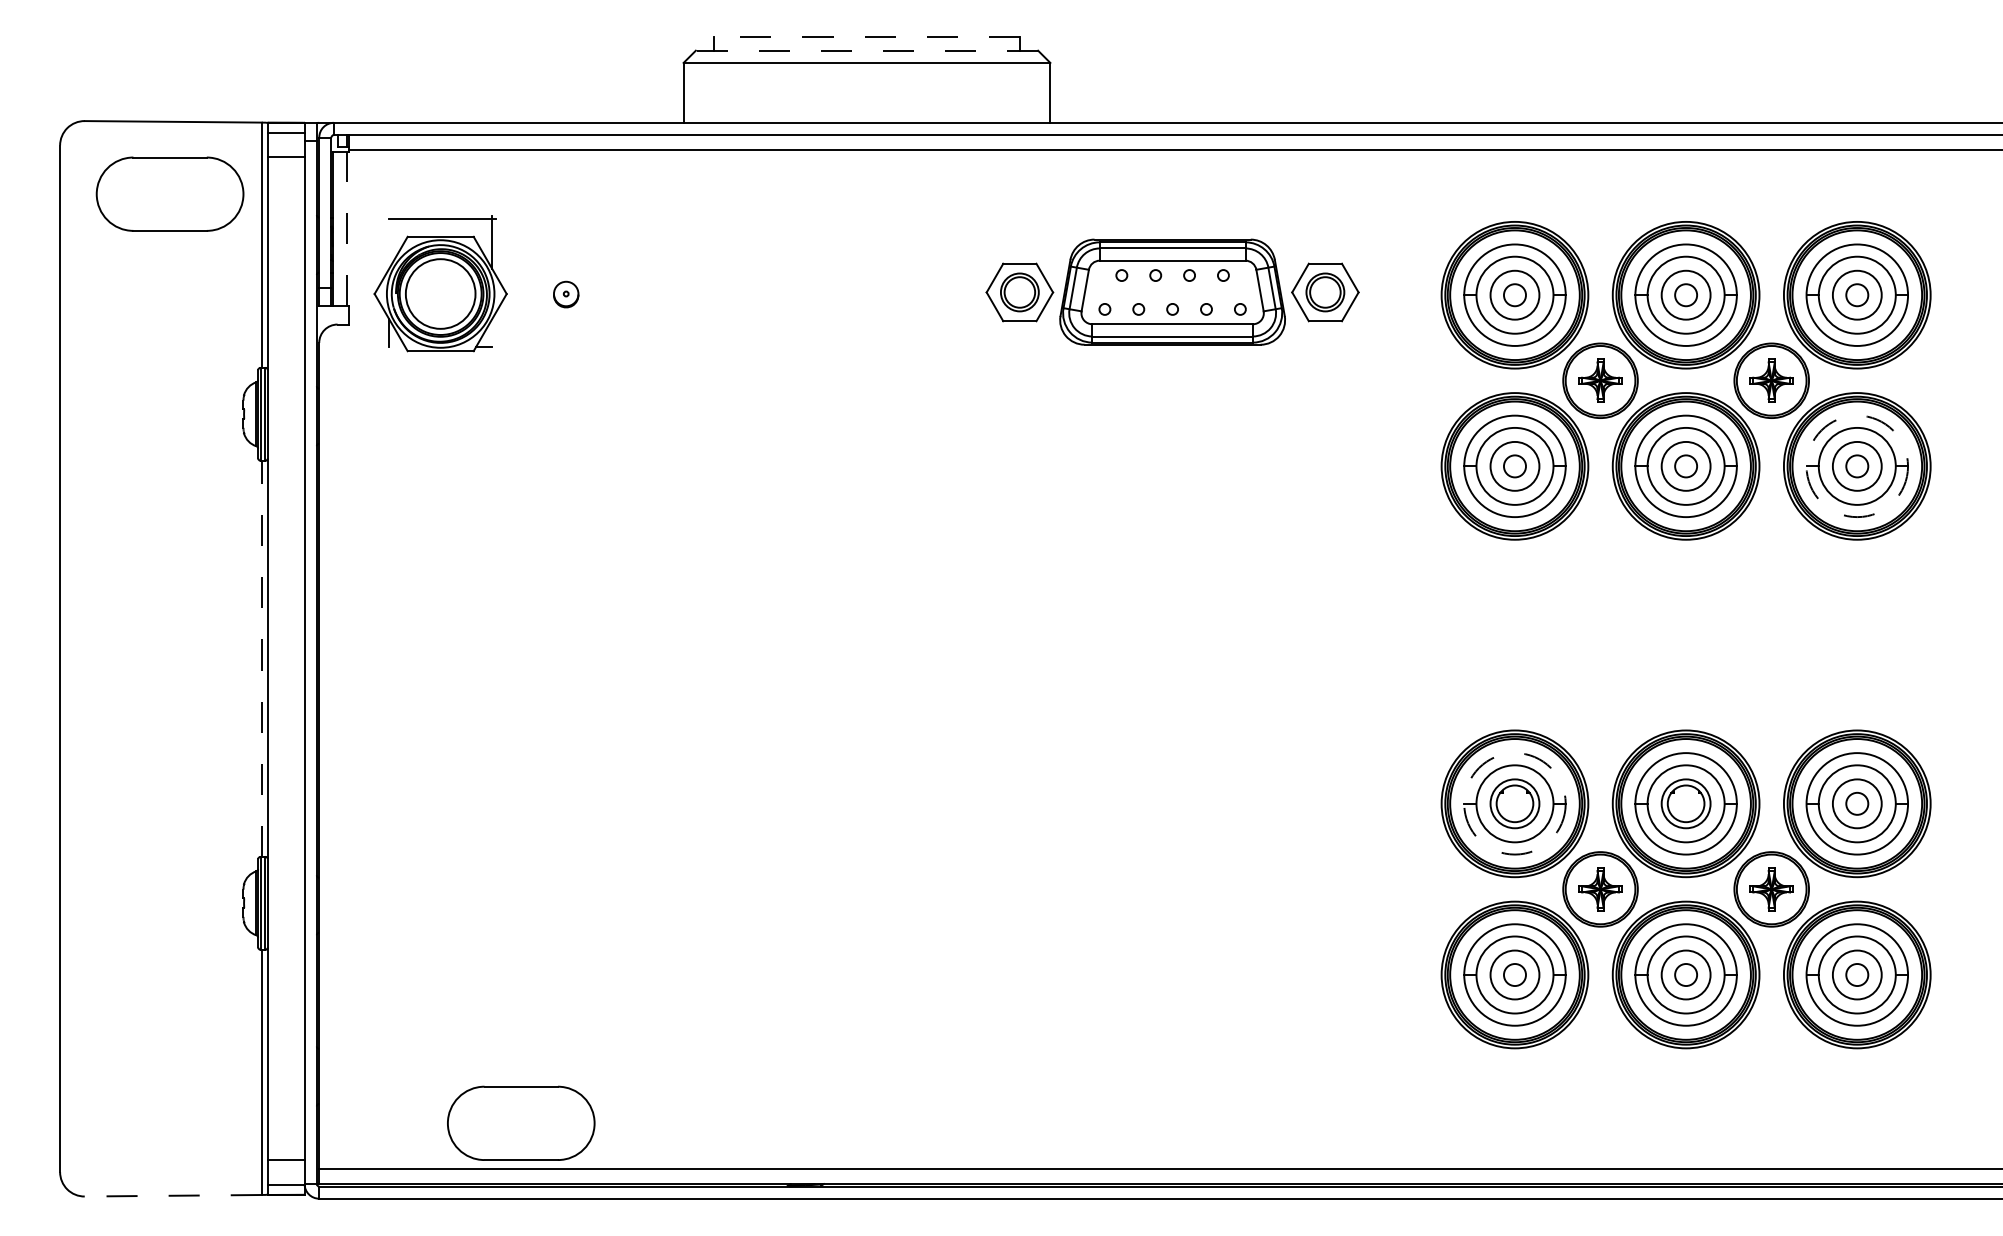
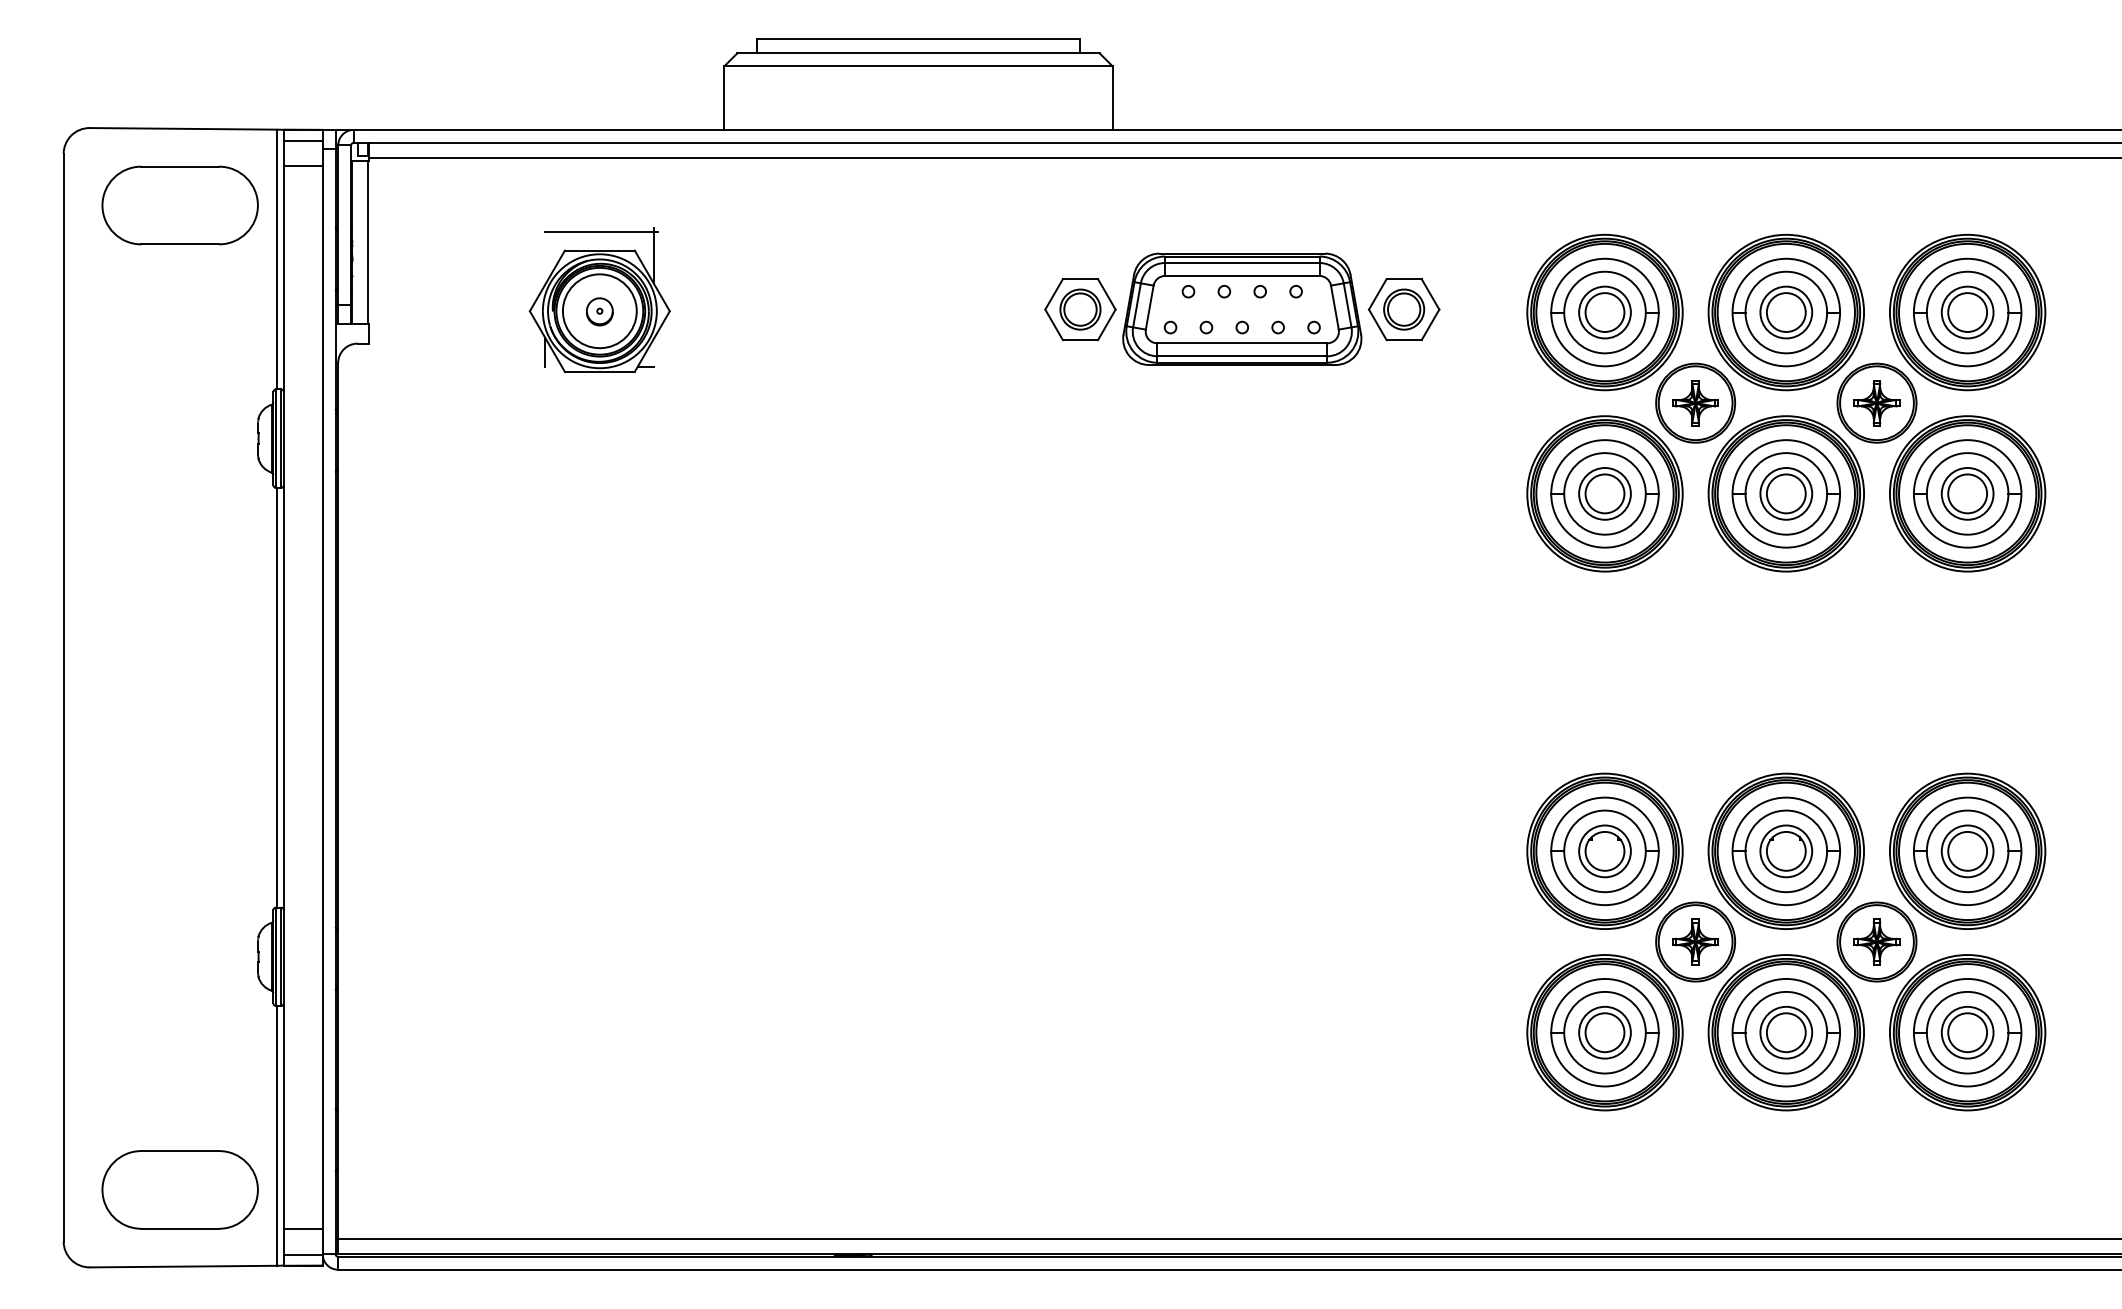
line: (866, 37) -> (918, 39), dashed -> solid
line: (866, 50) -> (918, 53), dashed -> solid
line: (347, 229) -> (368, 242), dashed -> solid
part: (440, 282) -> (599, 299), moved
circle: (1514, 295) -> (1604, 312), size x1.67
circle: (1685, 295) -> (1785, 312), size x1.67
circle: (1857, 295) -> (1967, 312), size x1.67
circle: (1514, 466) -> (1604, 493), size x1.67
circle: (1685, 466) -> (1785, 493), size x1.67
circle: (1857, 466) -> (1967, 493), dashed -> solid
circle: (1857, 466) -> (1967, 493), size x1.67
line: (261, 658) -> (277, 697), dashed -> solid
circle: (1514, 803) -> (1604, 851), dashed -> solid
circle: (1857, 803) -> (1967, 850), size x1.67
circle: (1514, 974) -> (1604, 1032), size x1.67
circle: (1685, 974) -> (1785, 1032), size x1.67
circle: (1857, 974) -> (1967, 1032), size x1.67
part: (520, 1122) -> (179, 1189), moved
line: (173, 1195) -> (183, 1266), dashed -> solid

